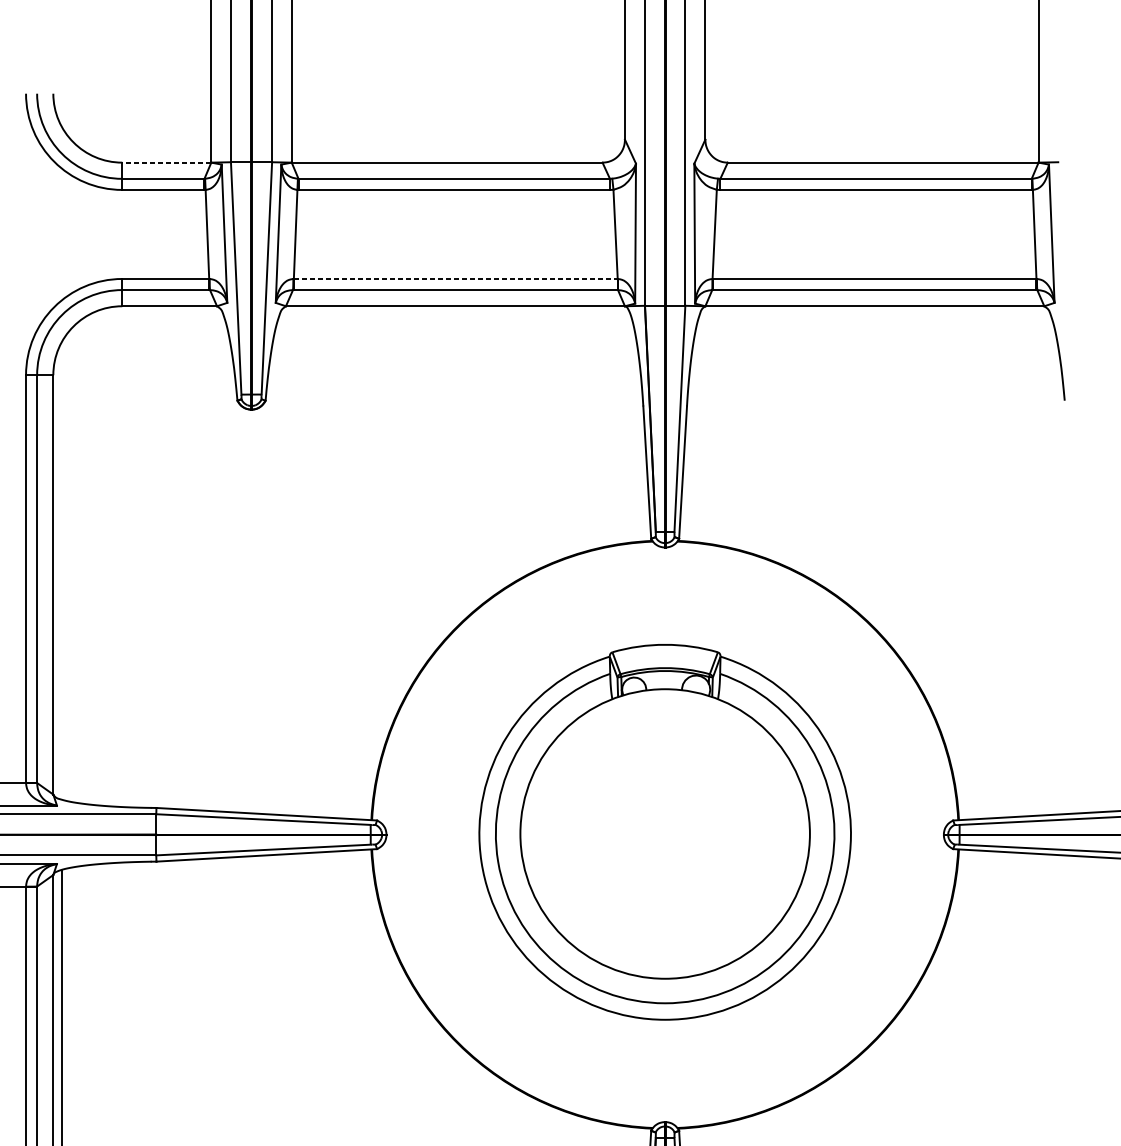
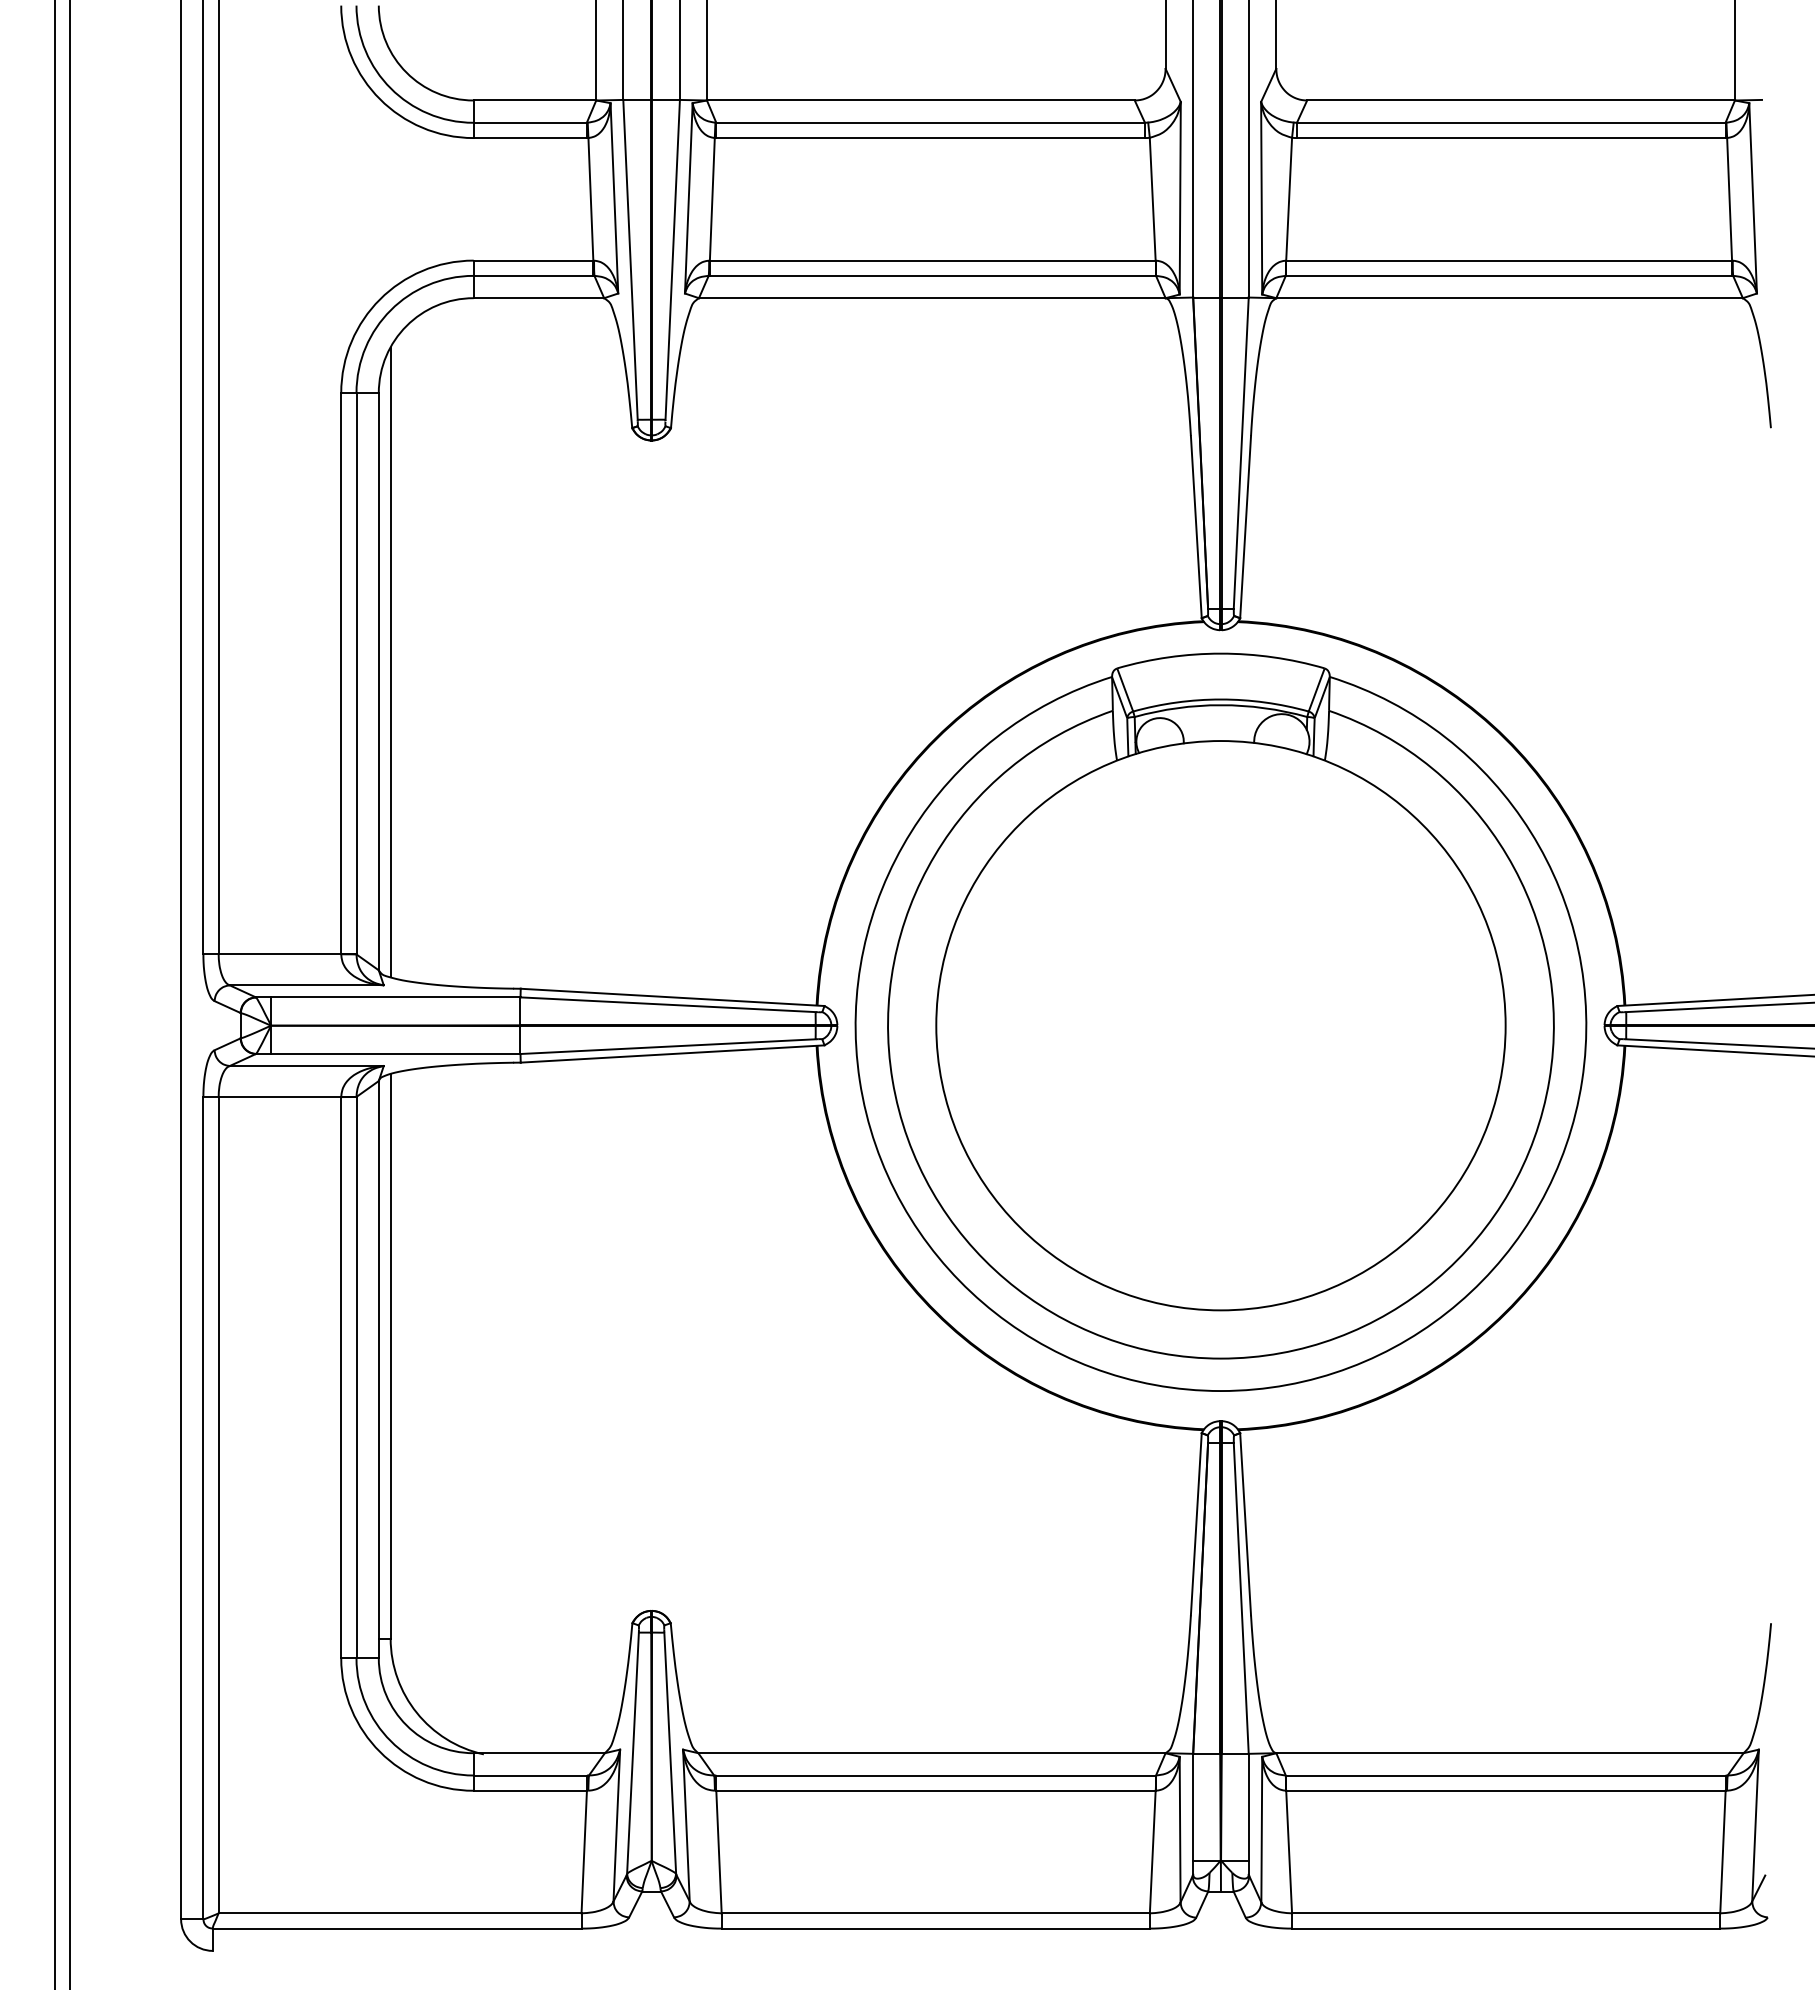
line: (166, 162) -> (534, 100), dashed -> solid
line: (455, 278) -> (932, 260), dashed -> solid
line: (61, 570) -> (390, 662), added
part: (664, 831) -> (1220, 1021), size x1.43

